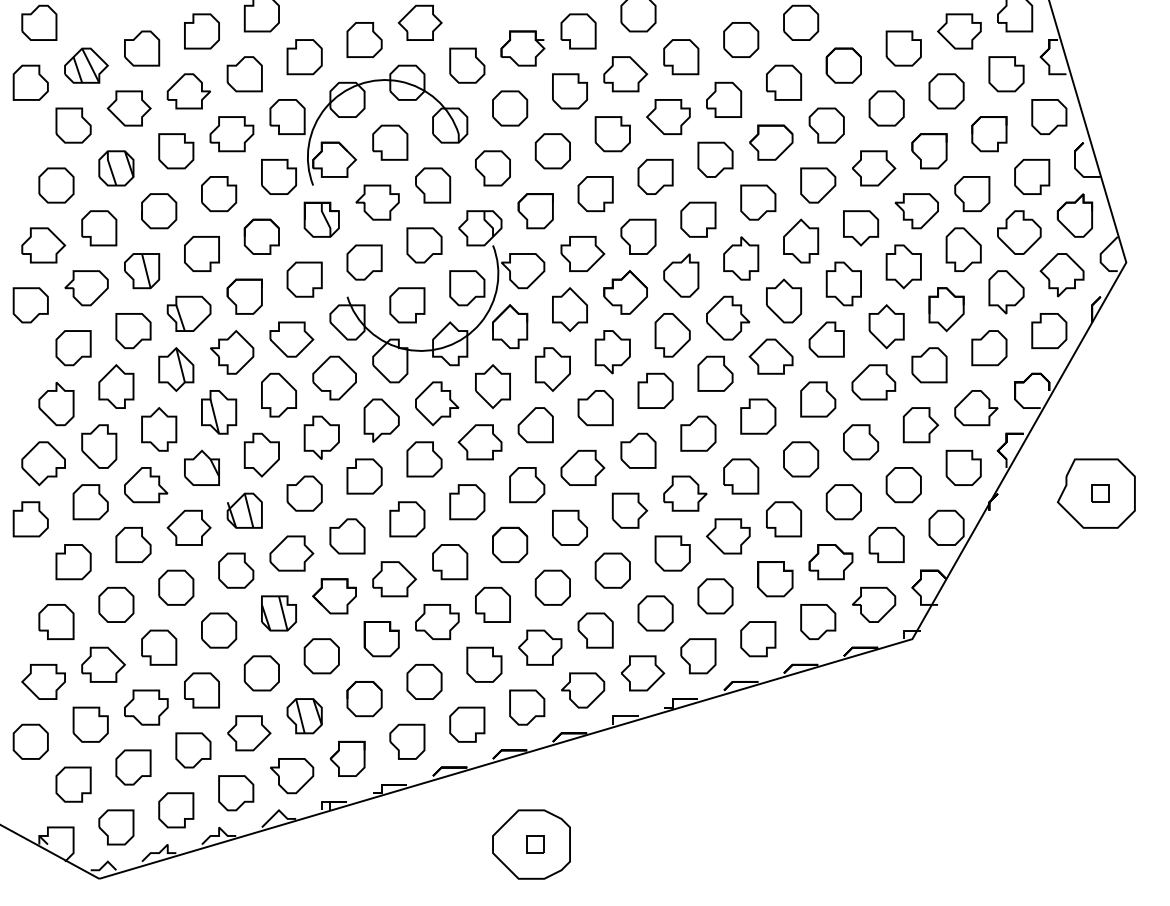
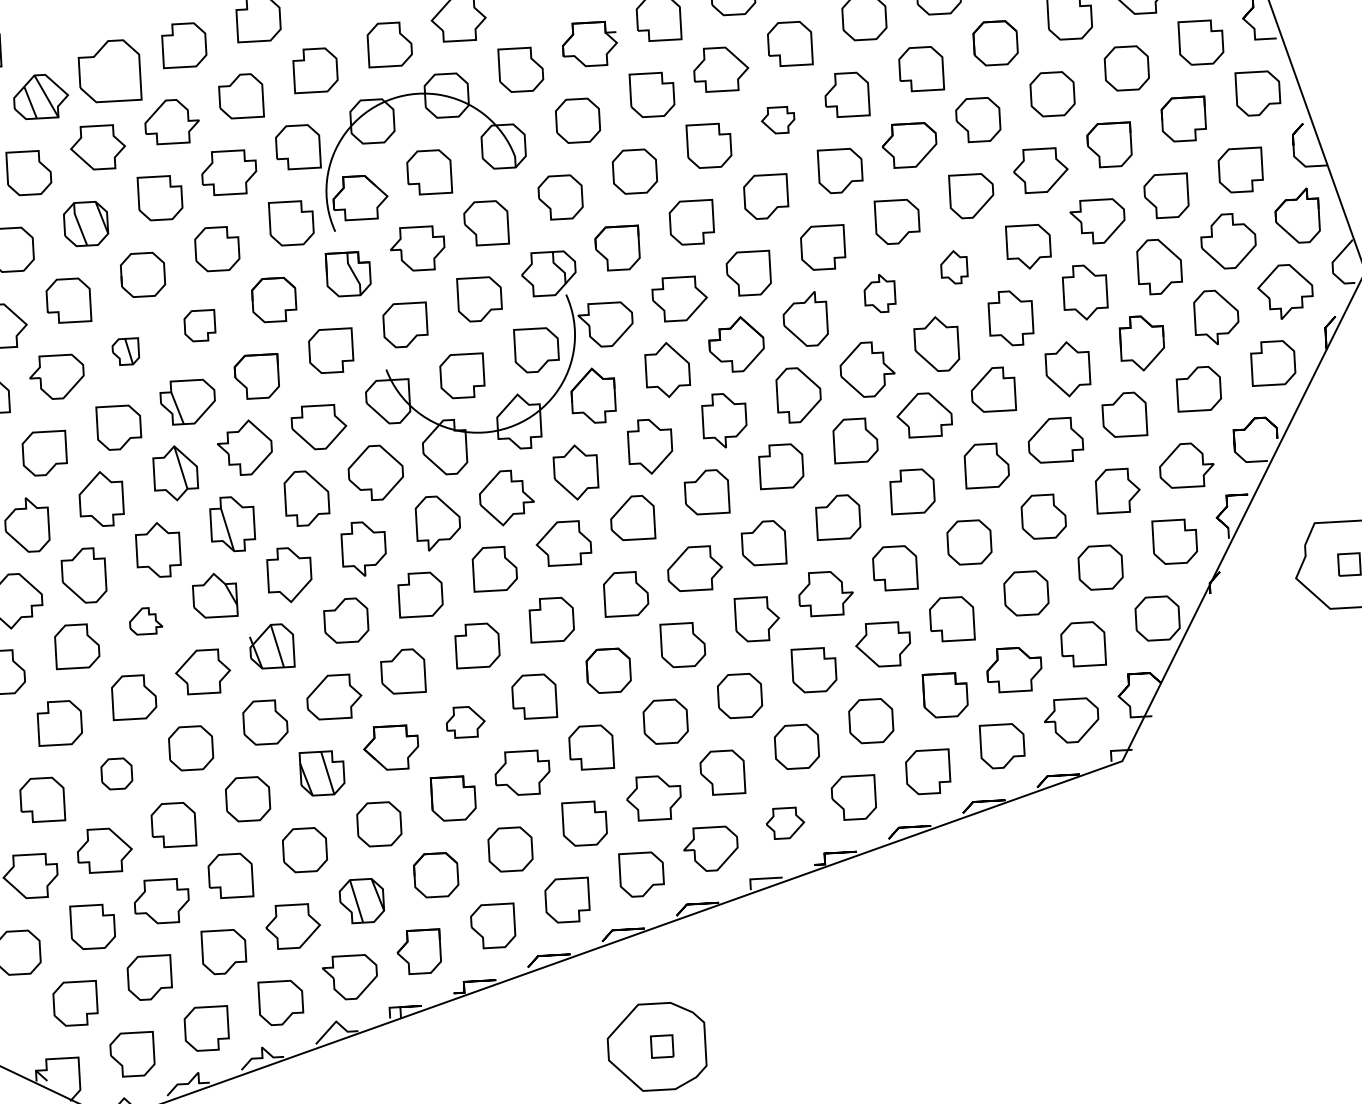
part: (142, 48) -> (110, 71), size x1.4
part: (668, 116) -> (778, 119), size x0.6
part: (801, 240) -> (954, 266), size x0.6
part: (201, 253) -> (199, 325), size x0.7
part: (741, 258) -> (880, 293), size x0.7
part: (142, 271) -> (126, 352), size x0.6
part: (146, 485) -> (146, 621), size x0.6
part: (394, 579) -> (465, 722), size x0.7
part: (116, 604) -> (116, 773), size x0.7
part: (643, 673) -> (785, 823), size x0.7

